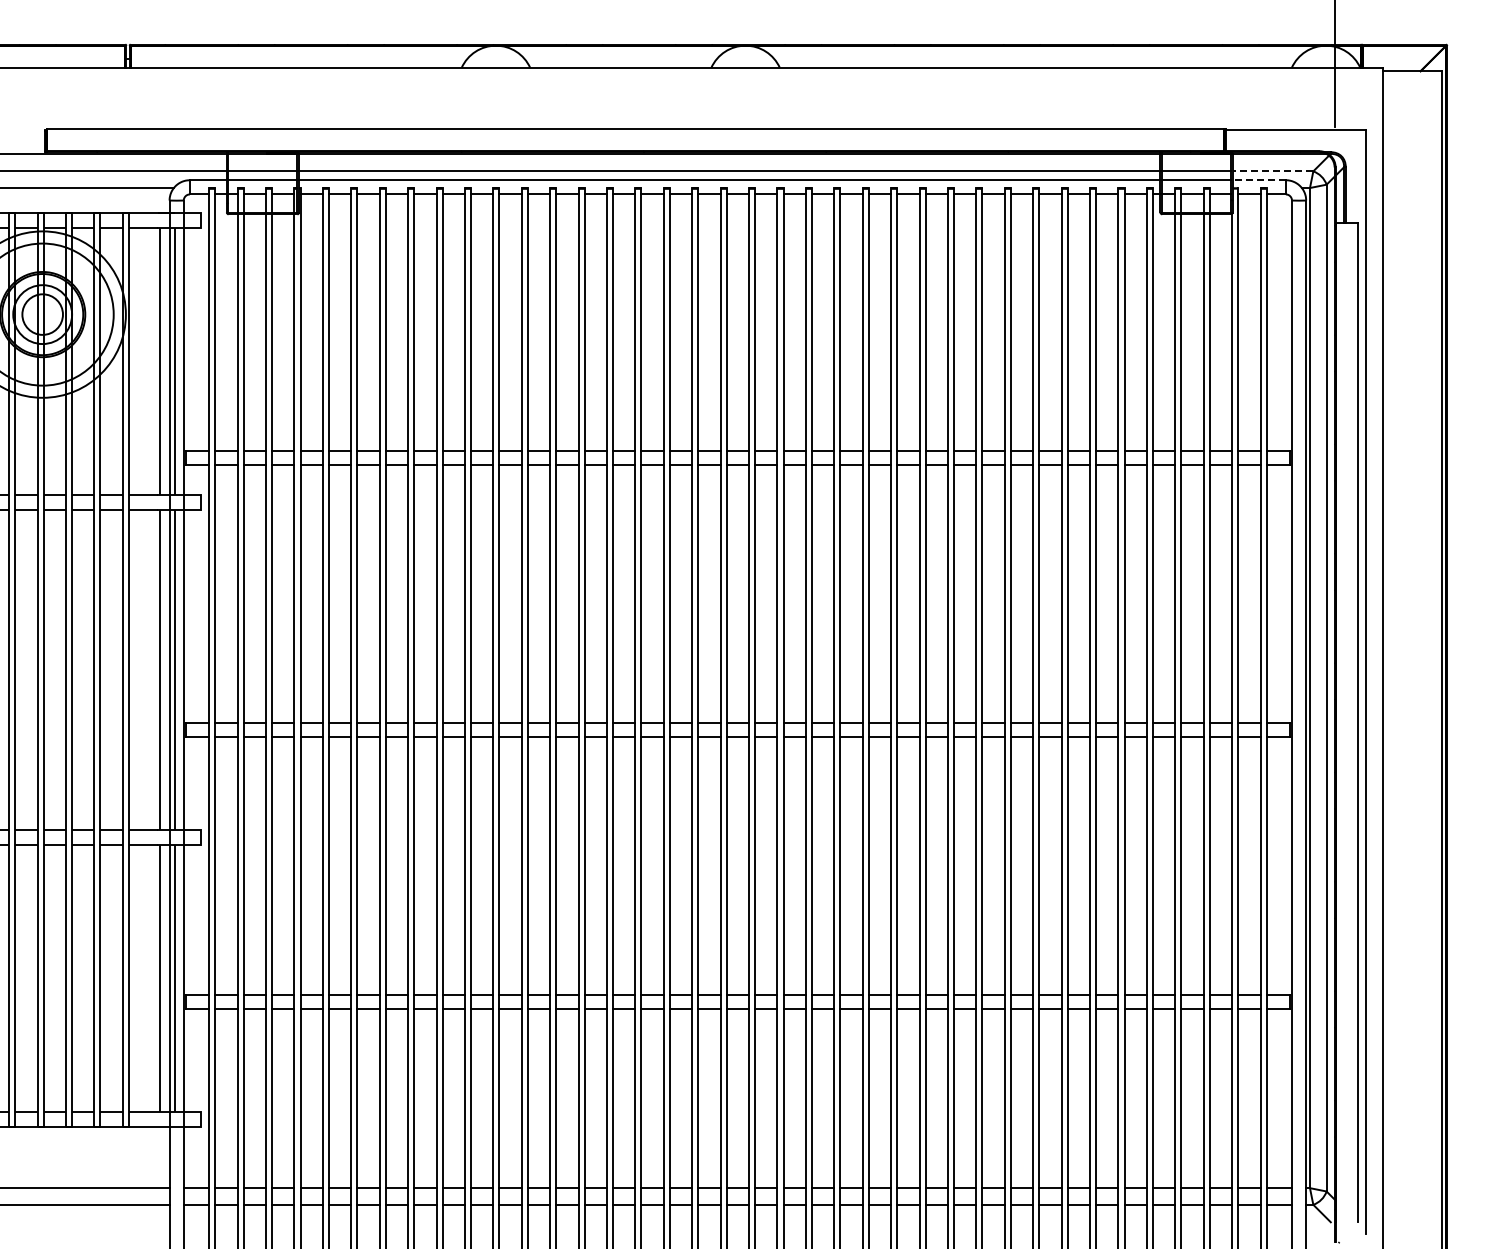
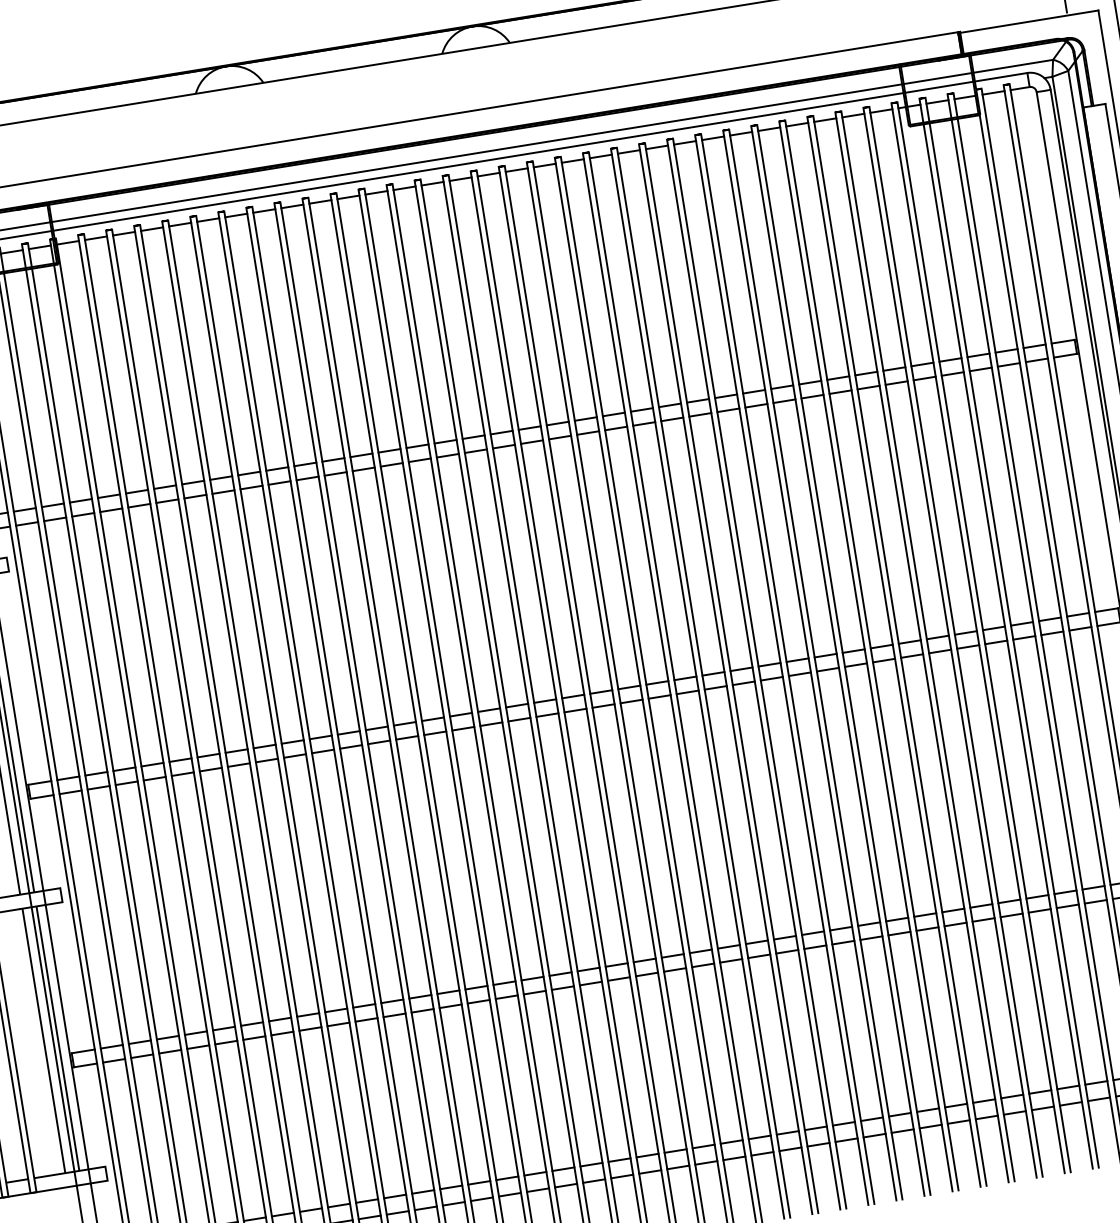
line: (1272, 171) -> (1012, 66), dashed -> solid
line: (1259, 180) -> (1001, 77), dashed -> solid

